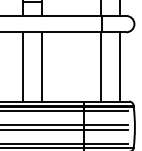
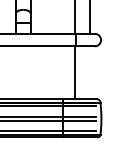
line: (23, 66) -> (16, 72), removed
line: (42, 66) -> (30, 72), removed
line: (119, 66) -> (89, 72), removed

